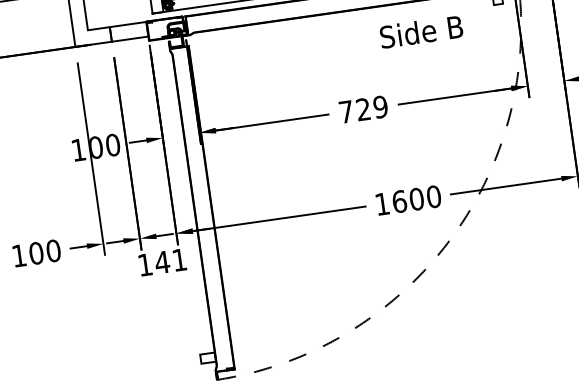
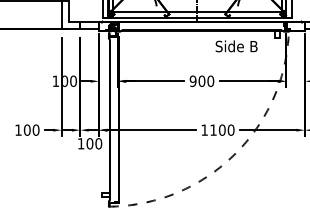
text: (362, 110) -> (201, 81), 729 -> 900
text: (399, 200) -> (213, 129), 1600 -> 1100
text: (171, 260) -> (94, 143), 141 -> 100

